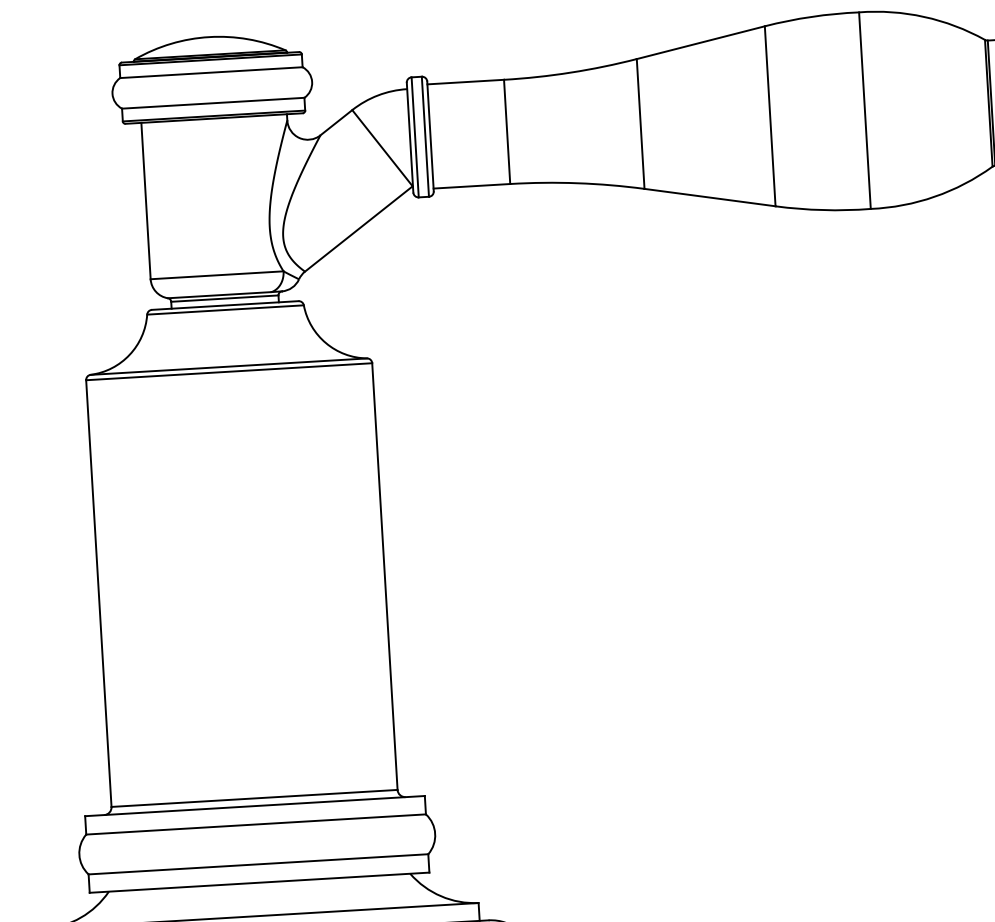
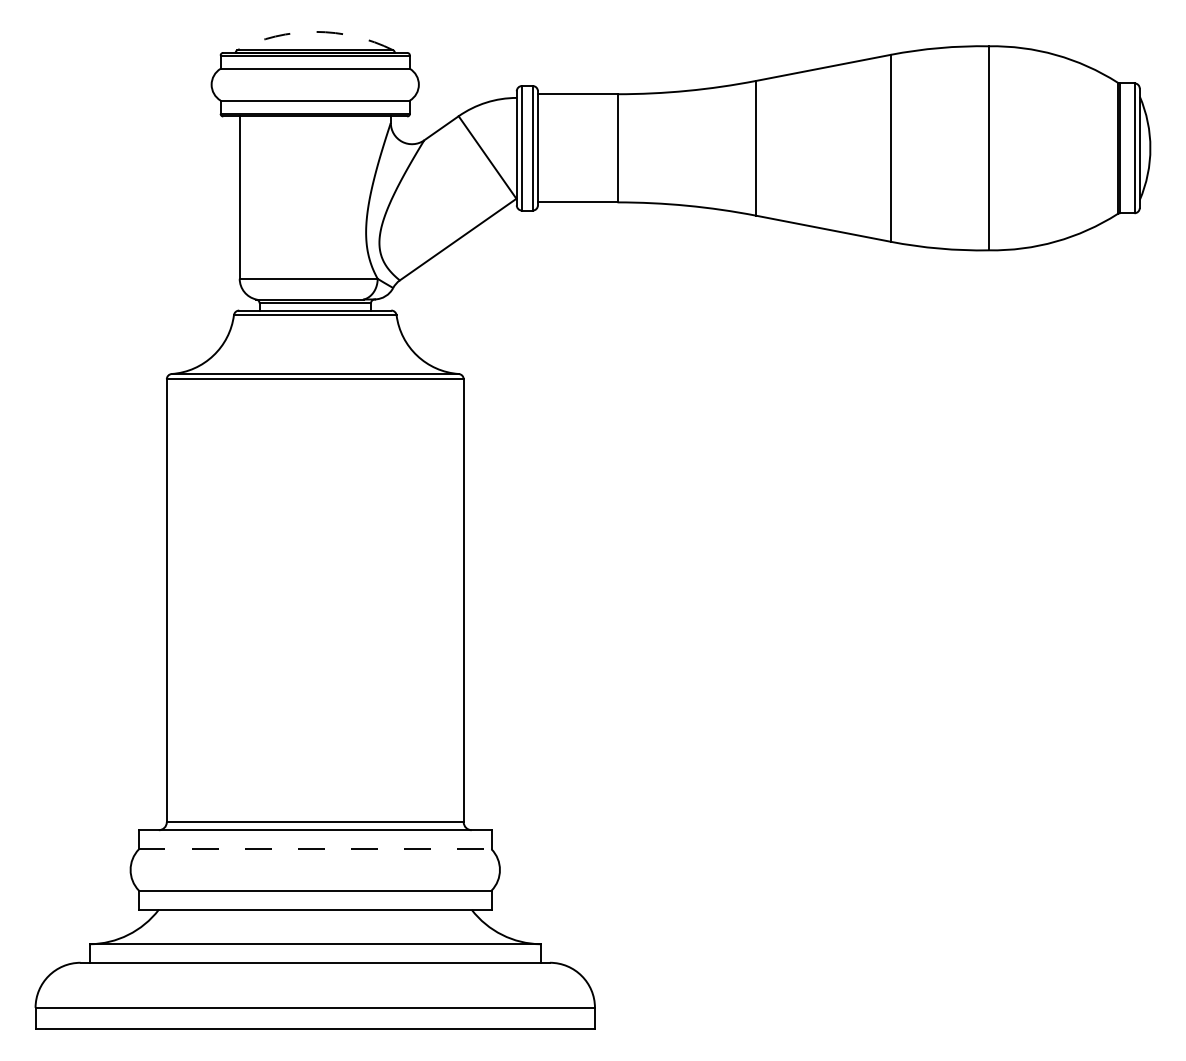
arc: (209, 36) -> (315, 31), solid -> dashed
line: (256, 824) -> (315, 849), solid -> dashed

